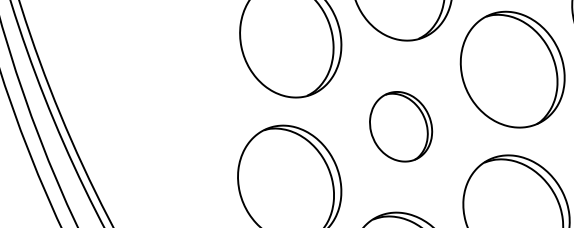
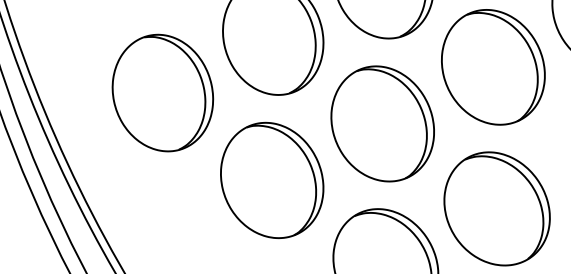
part: (179, 95) -> (162, 92), added
part: (400, 126) -> (382, 123), size x1.67

